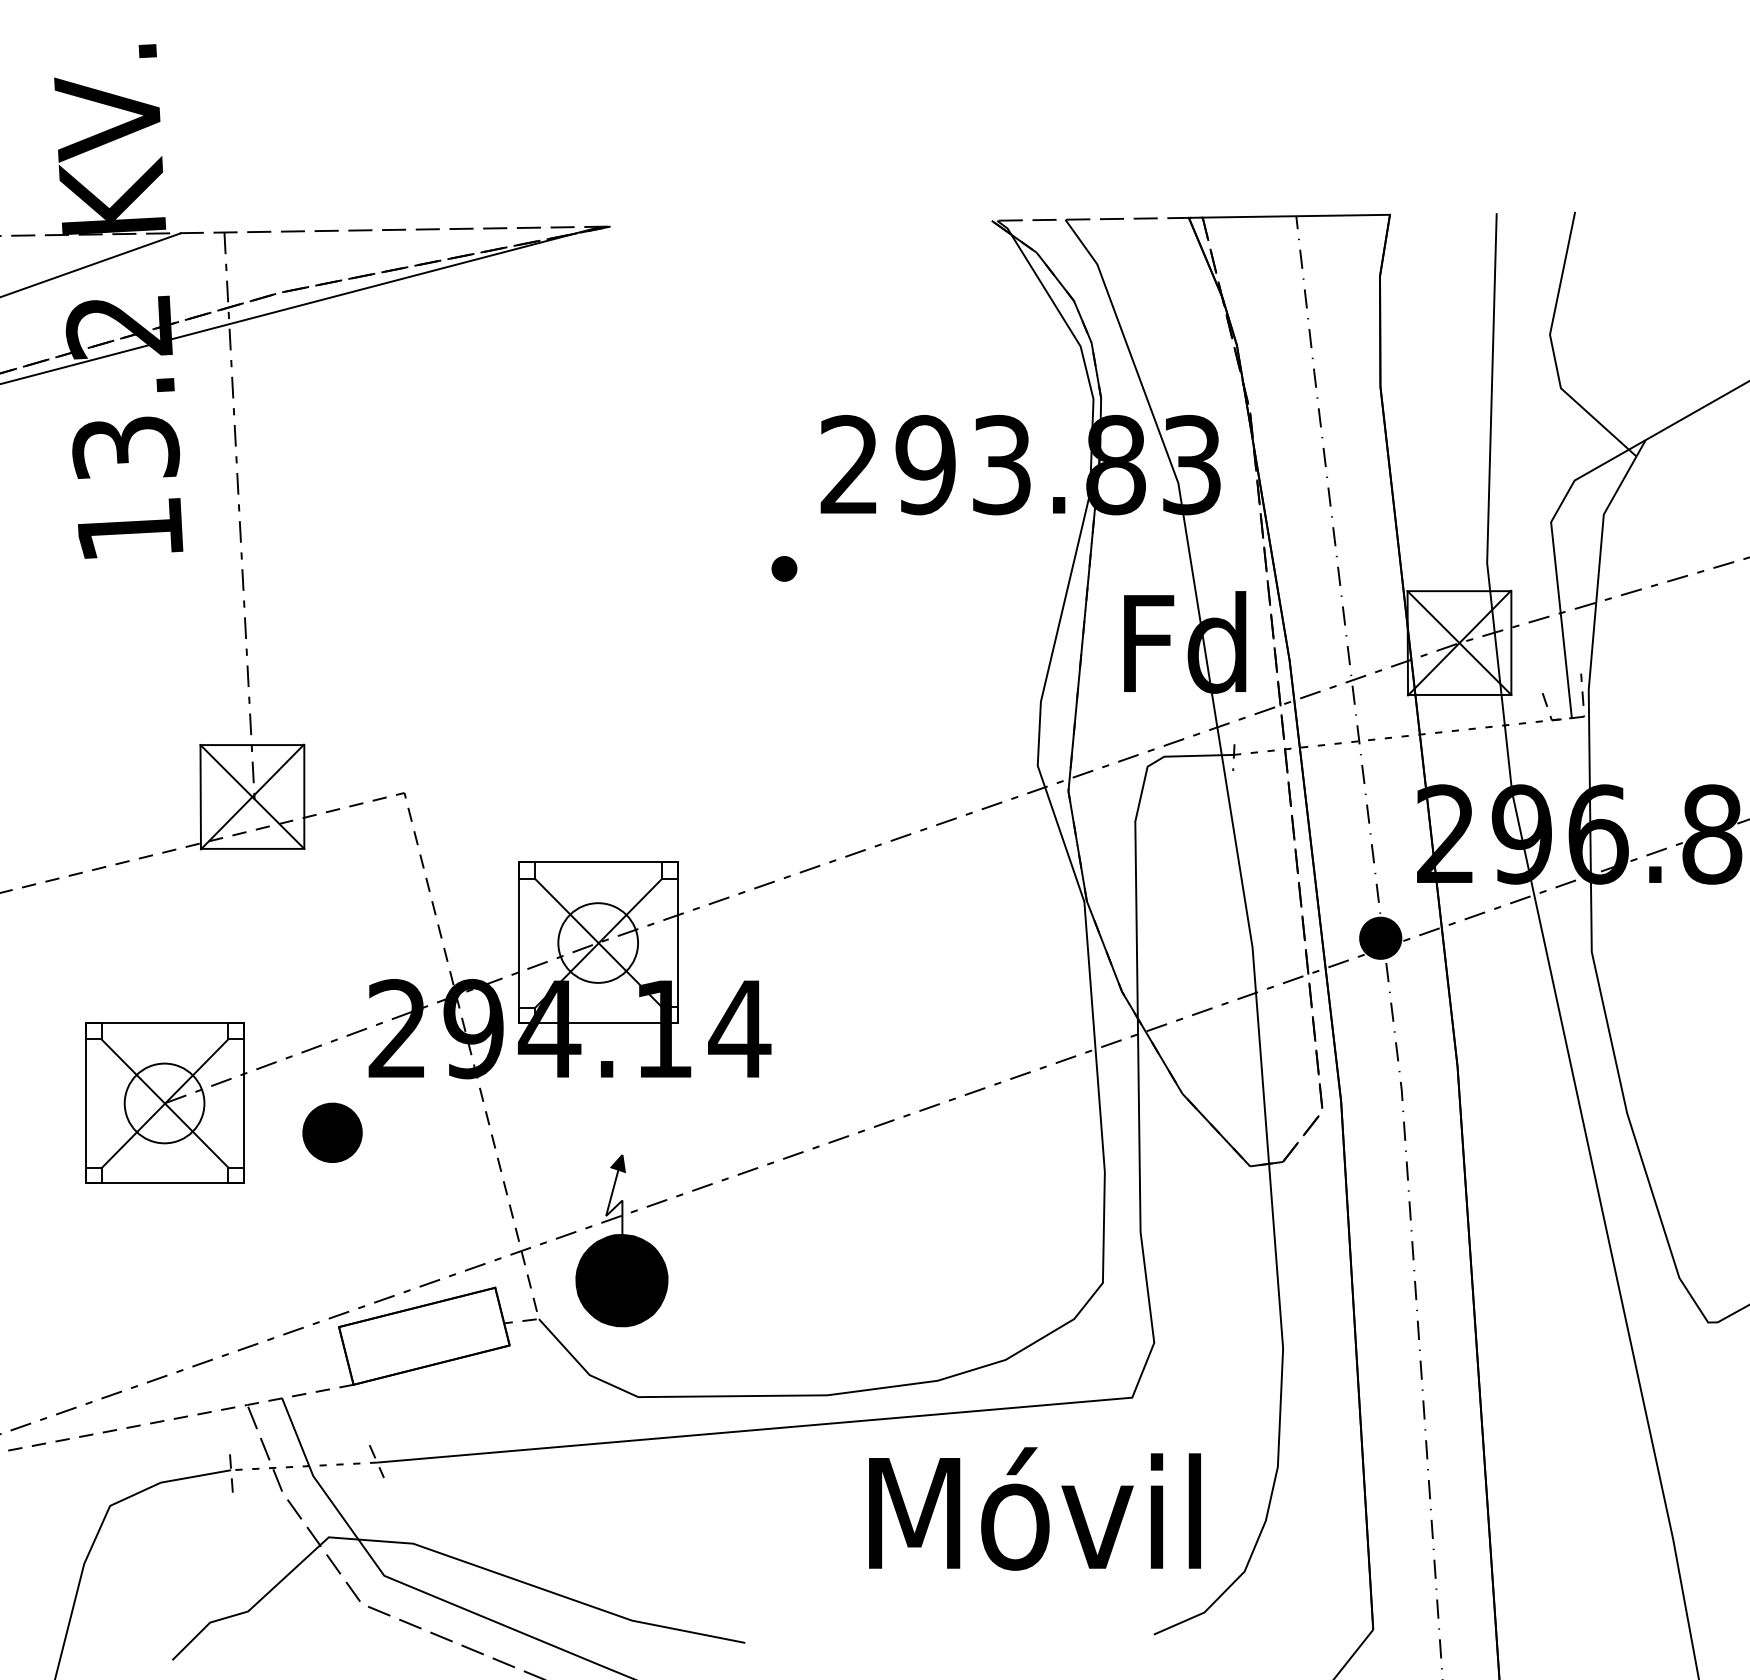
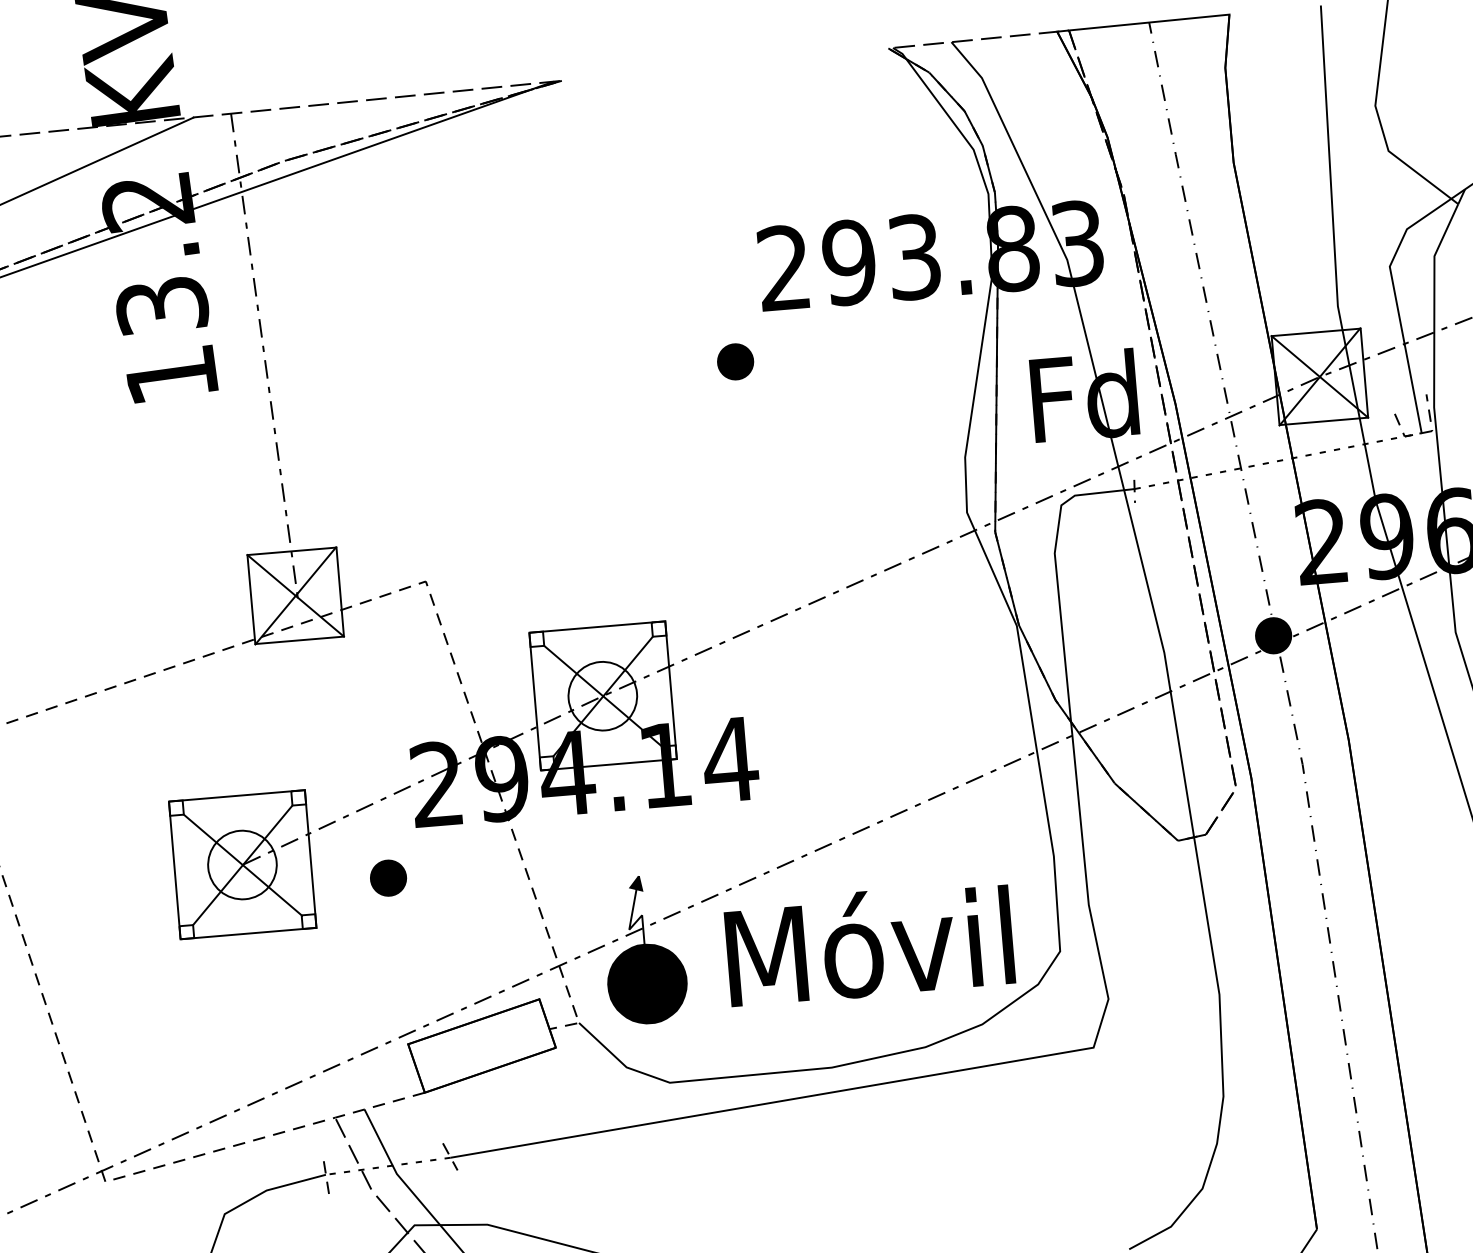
part: (784, 568) -> (735, 361), size x1.67
part: (331, 1132) -> (387, 877), size x0.71
text: (1034, 1508) -> (869, 943), moved

